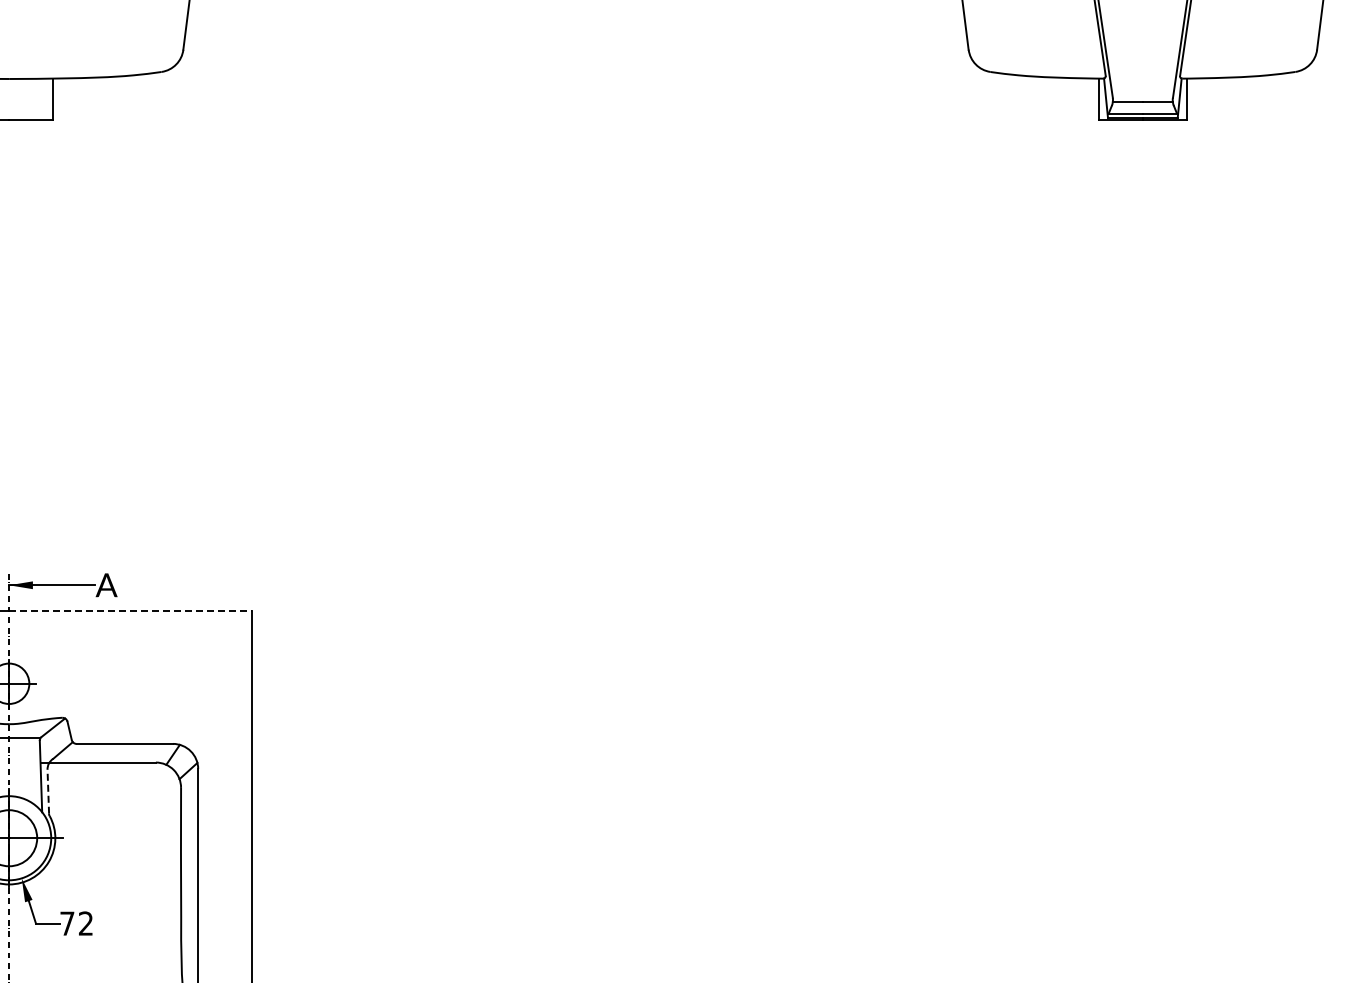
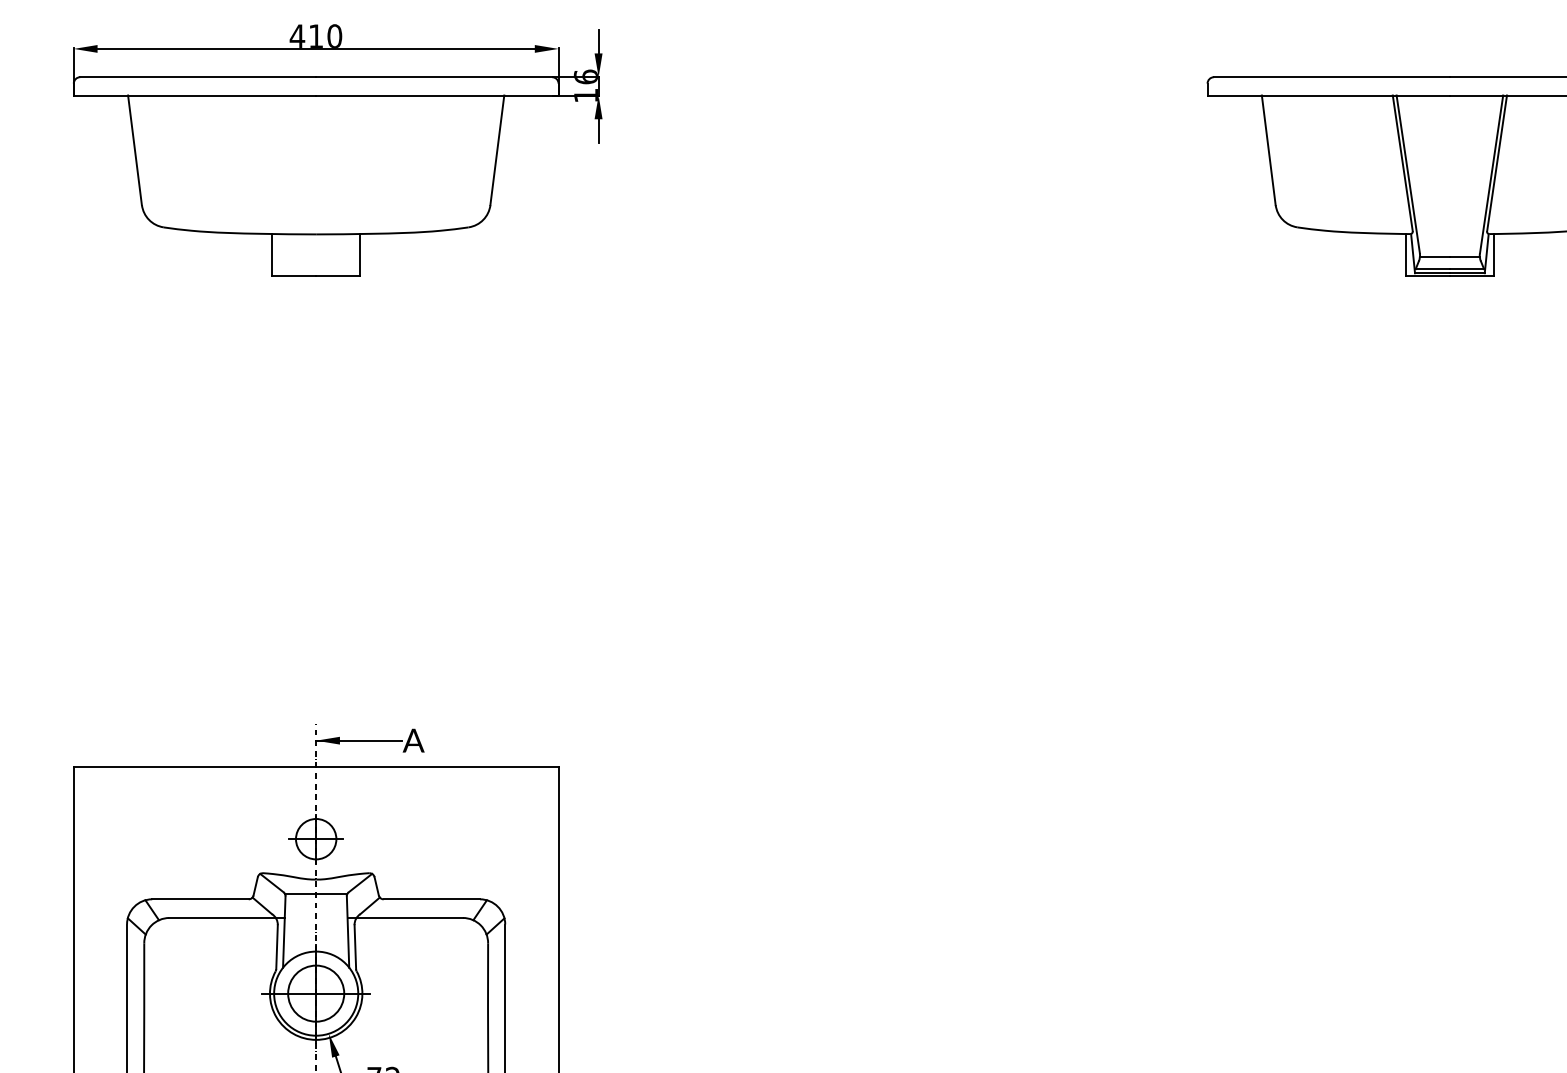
line: (130, 611) -> (437, 766), dashed -> solid
line: (48, 791) -> (355, 946), dashed -> solid

